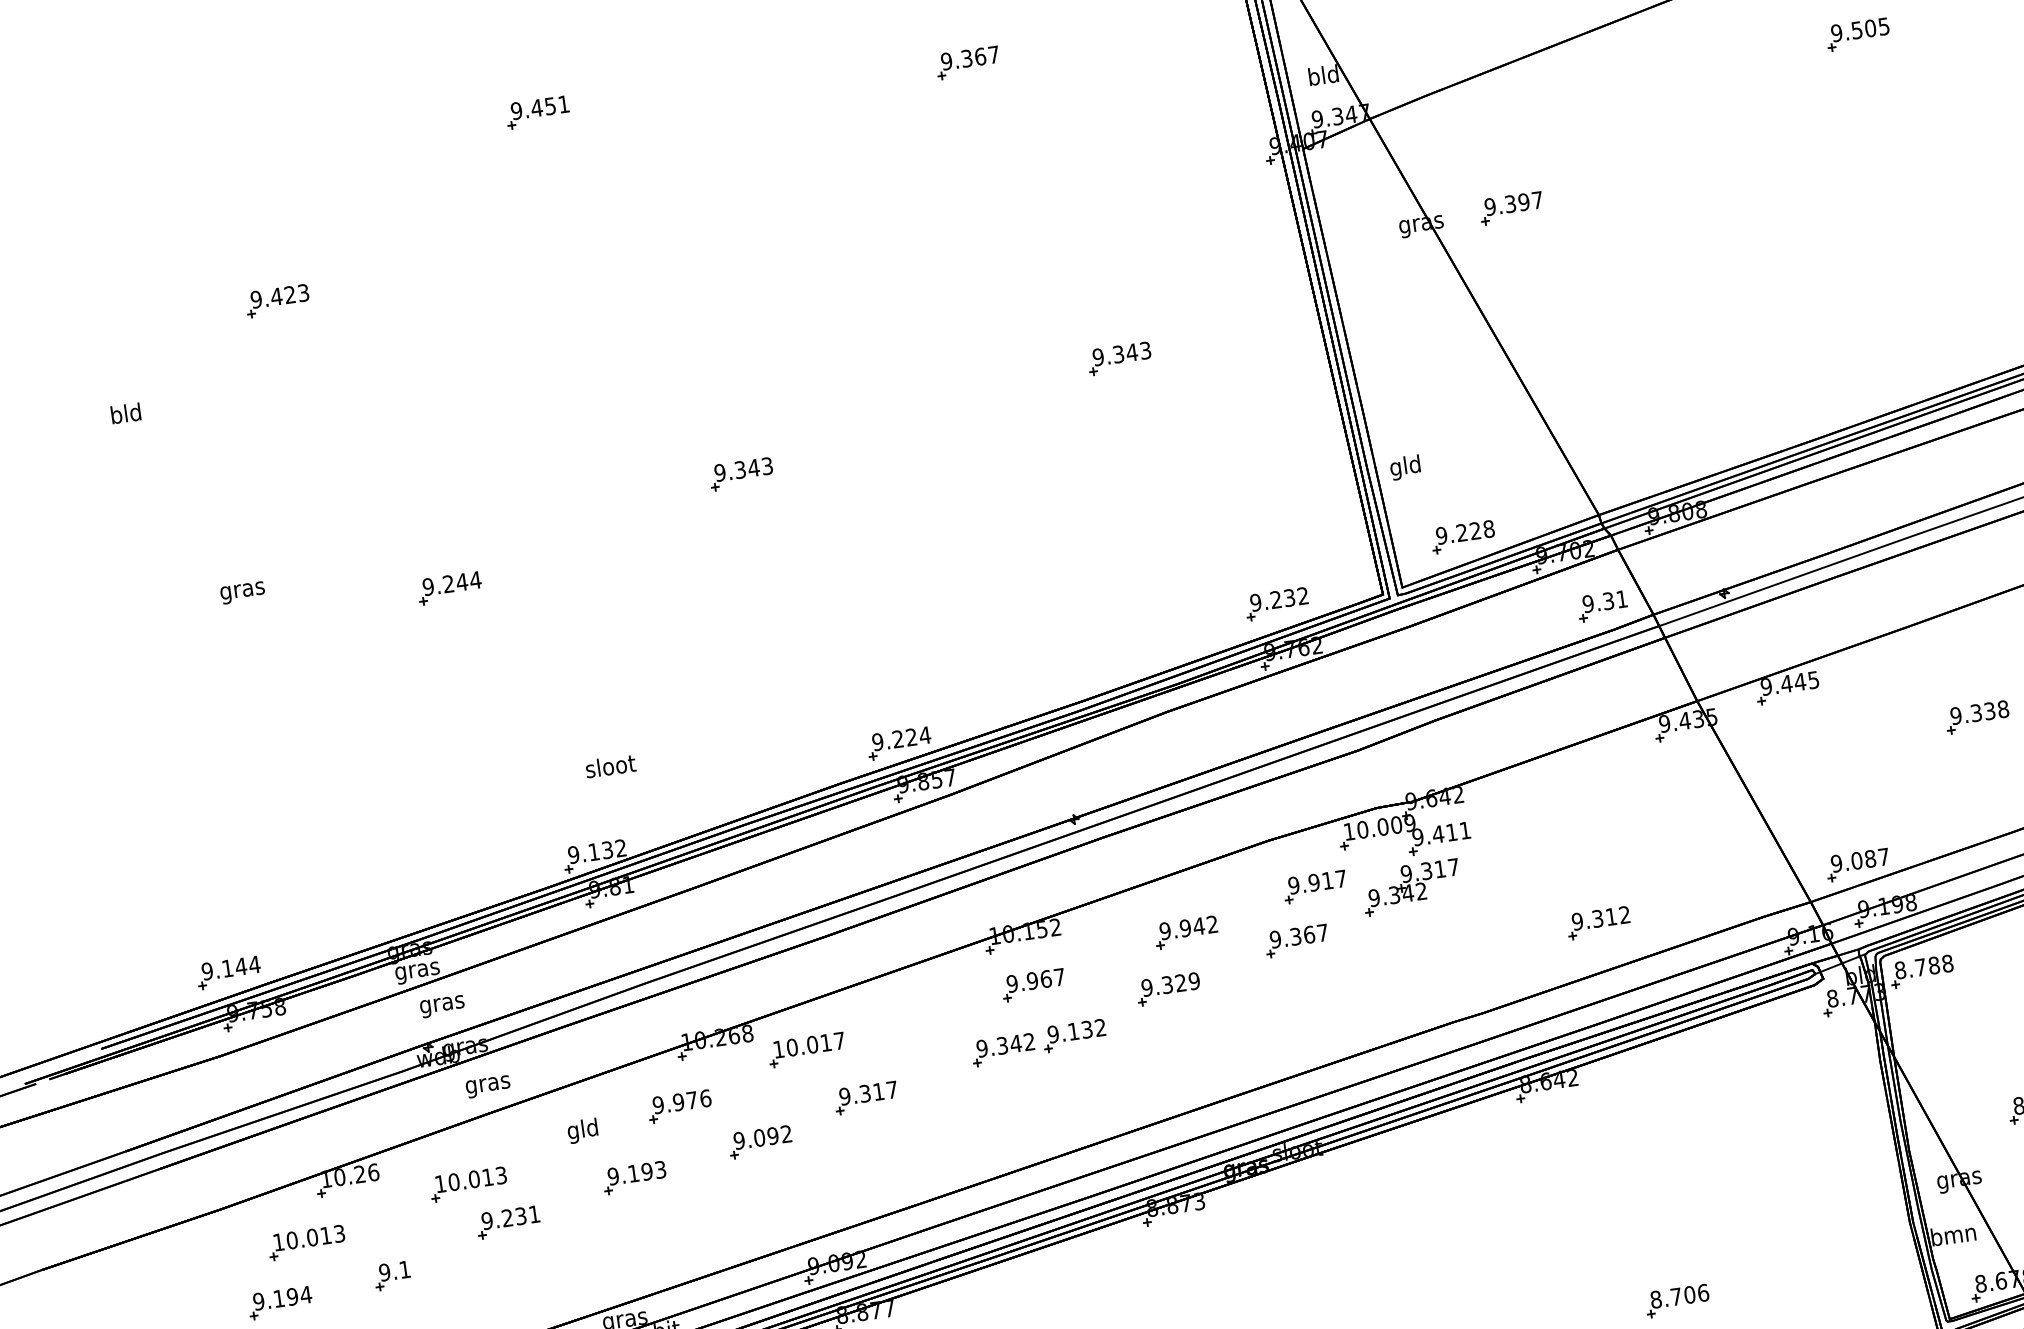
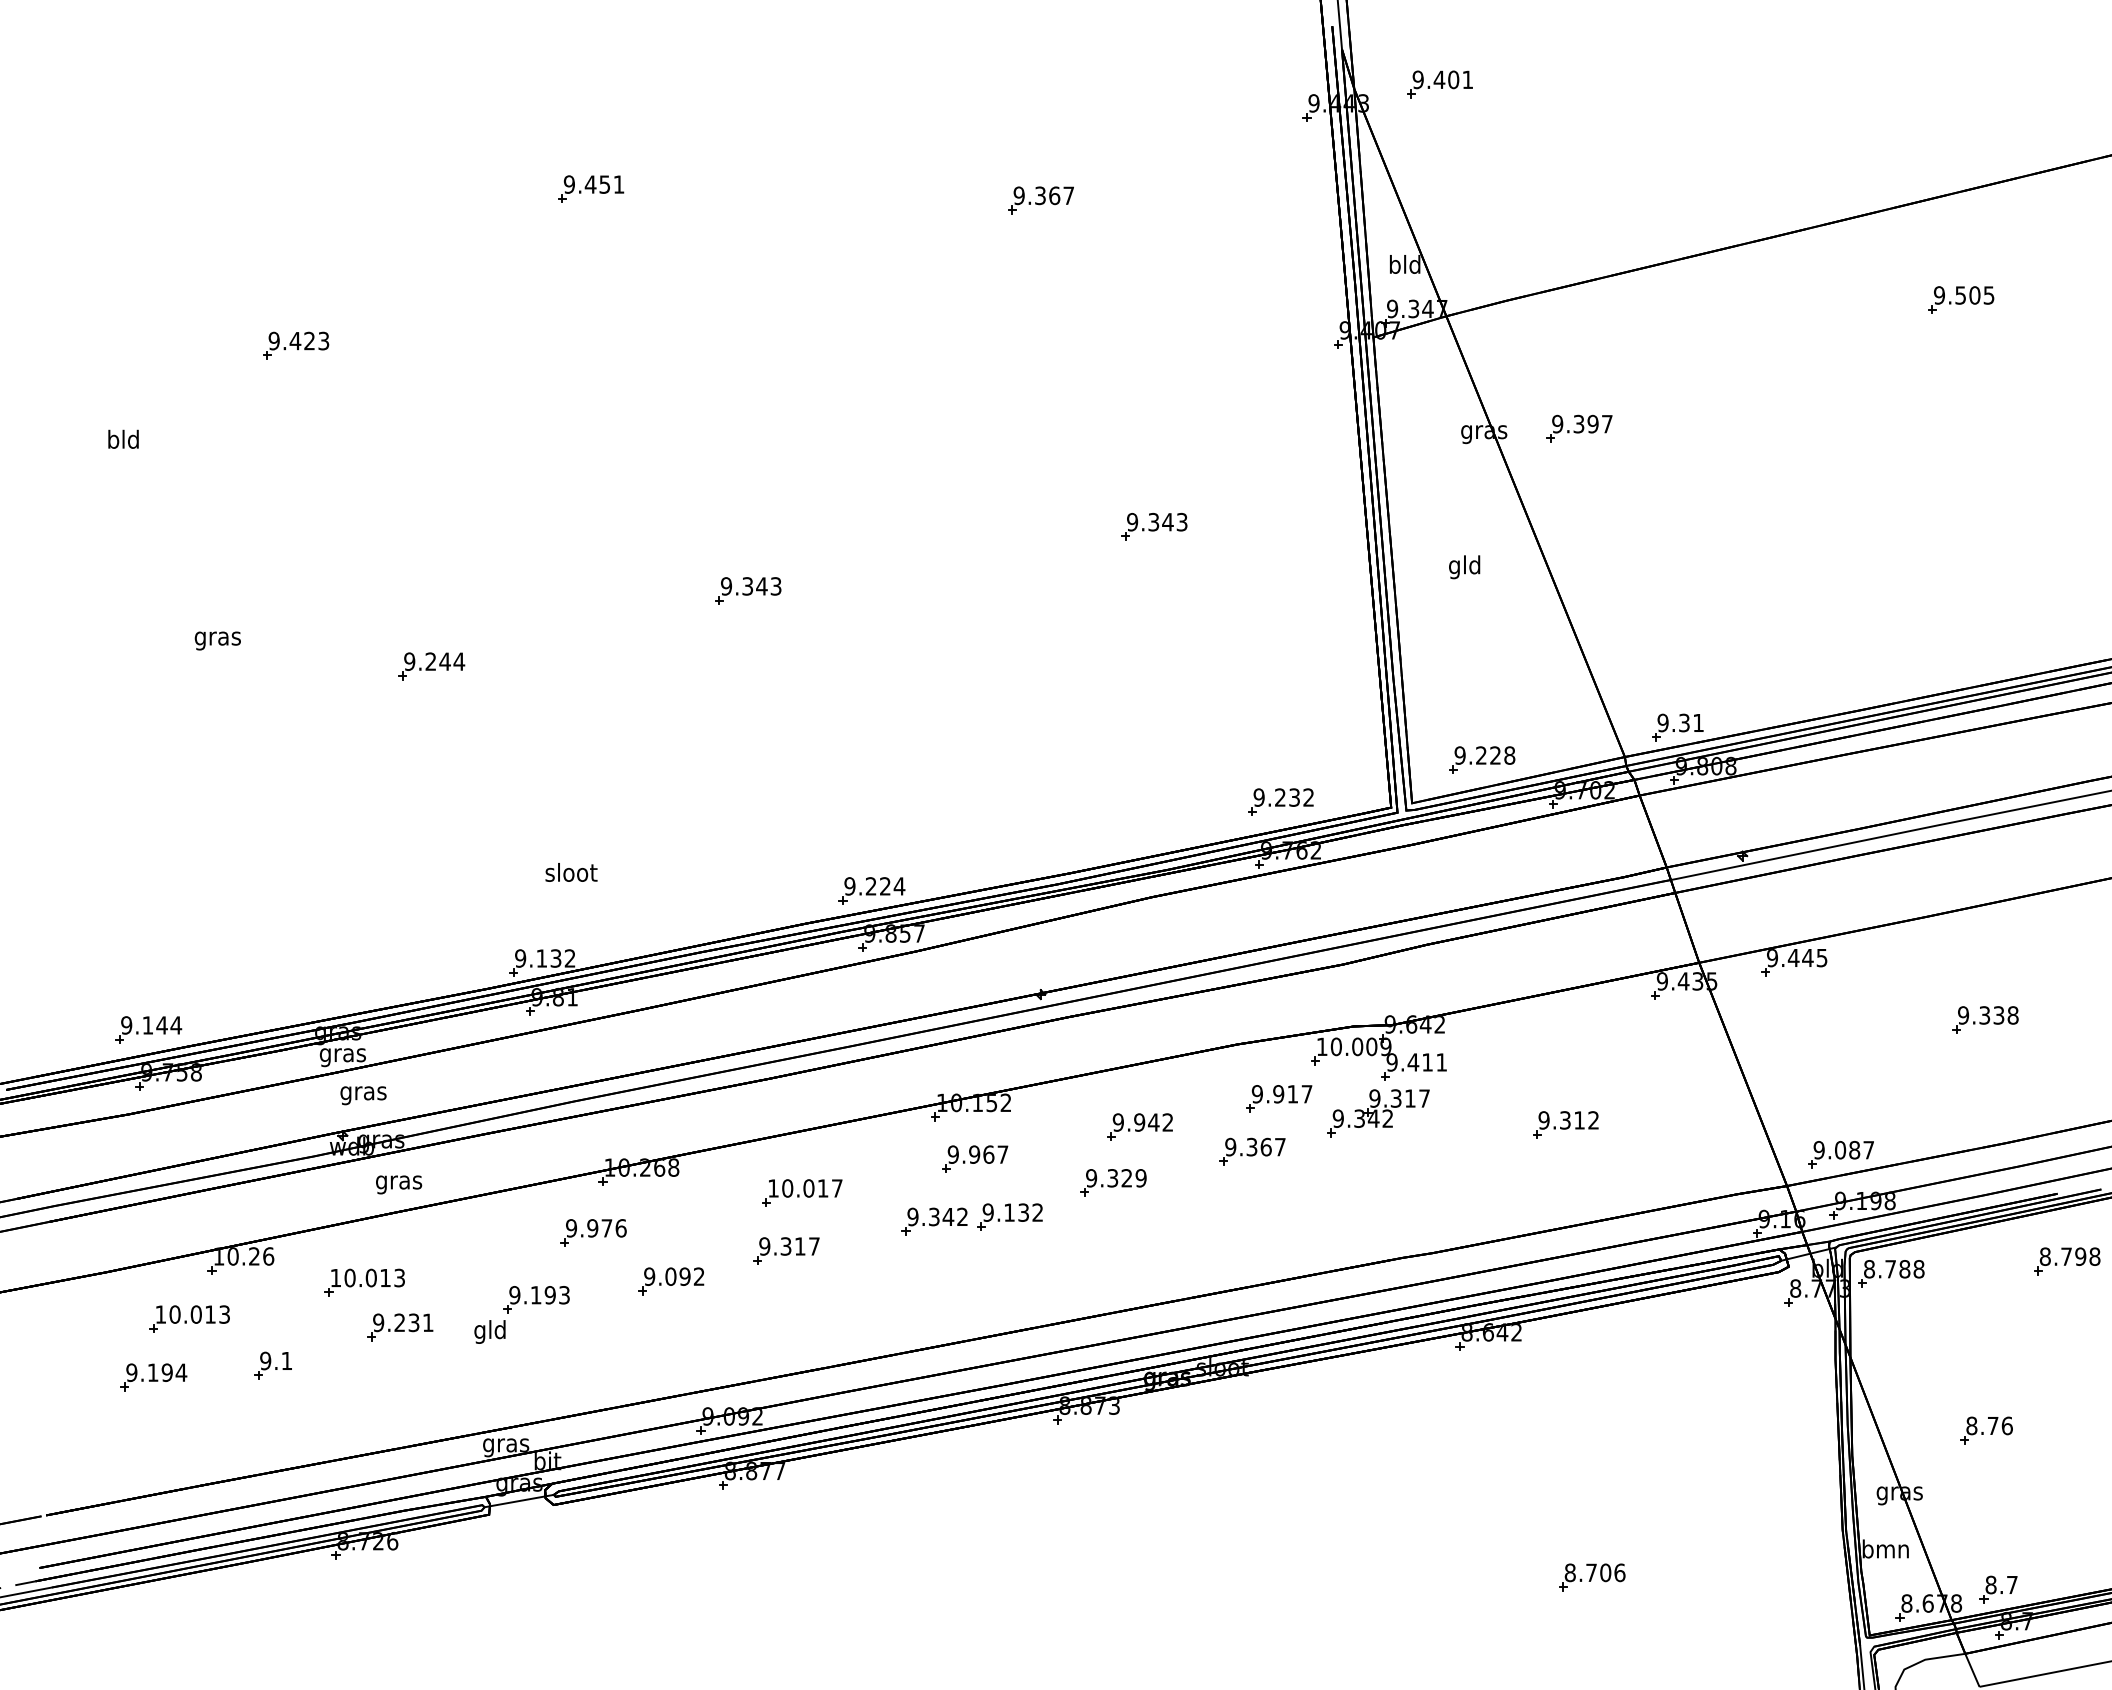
text: (1405, 467) -> (1464, 567), moved
part: (1602, 606) -> (1677, 727), moved
part: (1598, 922) -> (1565, 1124), moved
part: (806, 1049) -> (802, 1192), moved
text: (582, 1130) -> (489, 1331), moved

